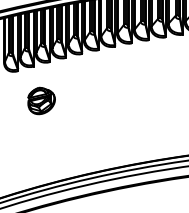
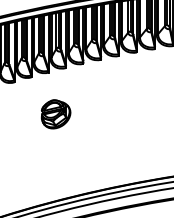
part: (41, 100) -> (55, 113), moved

